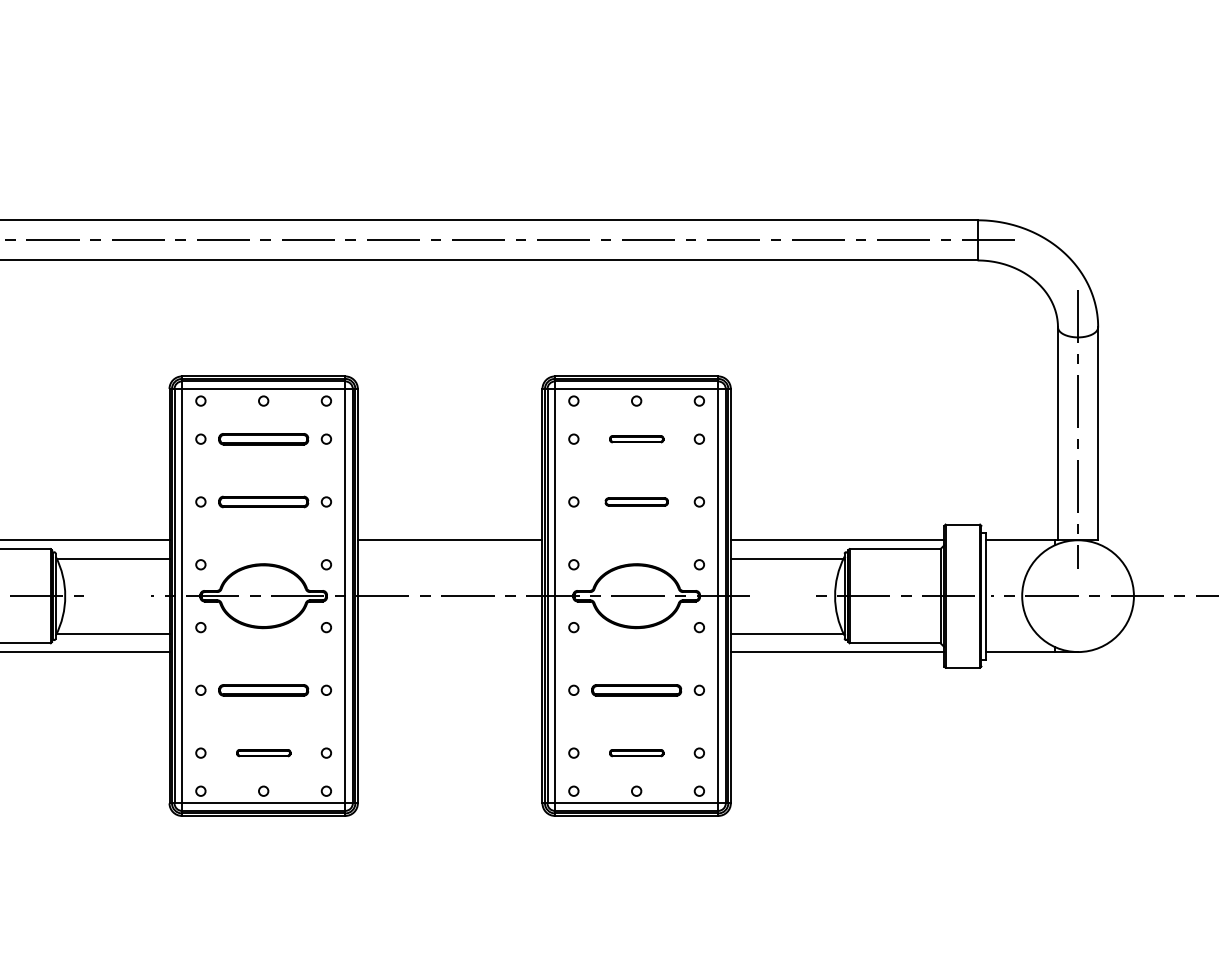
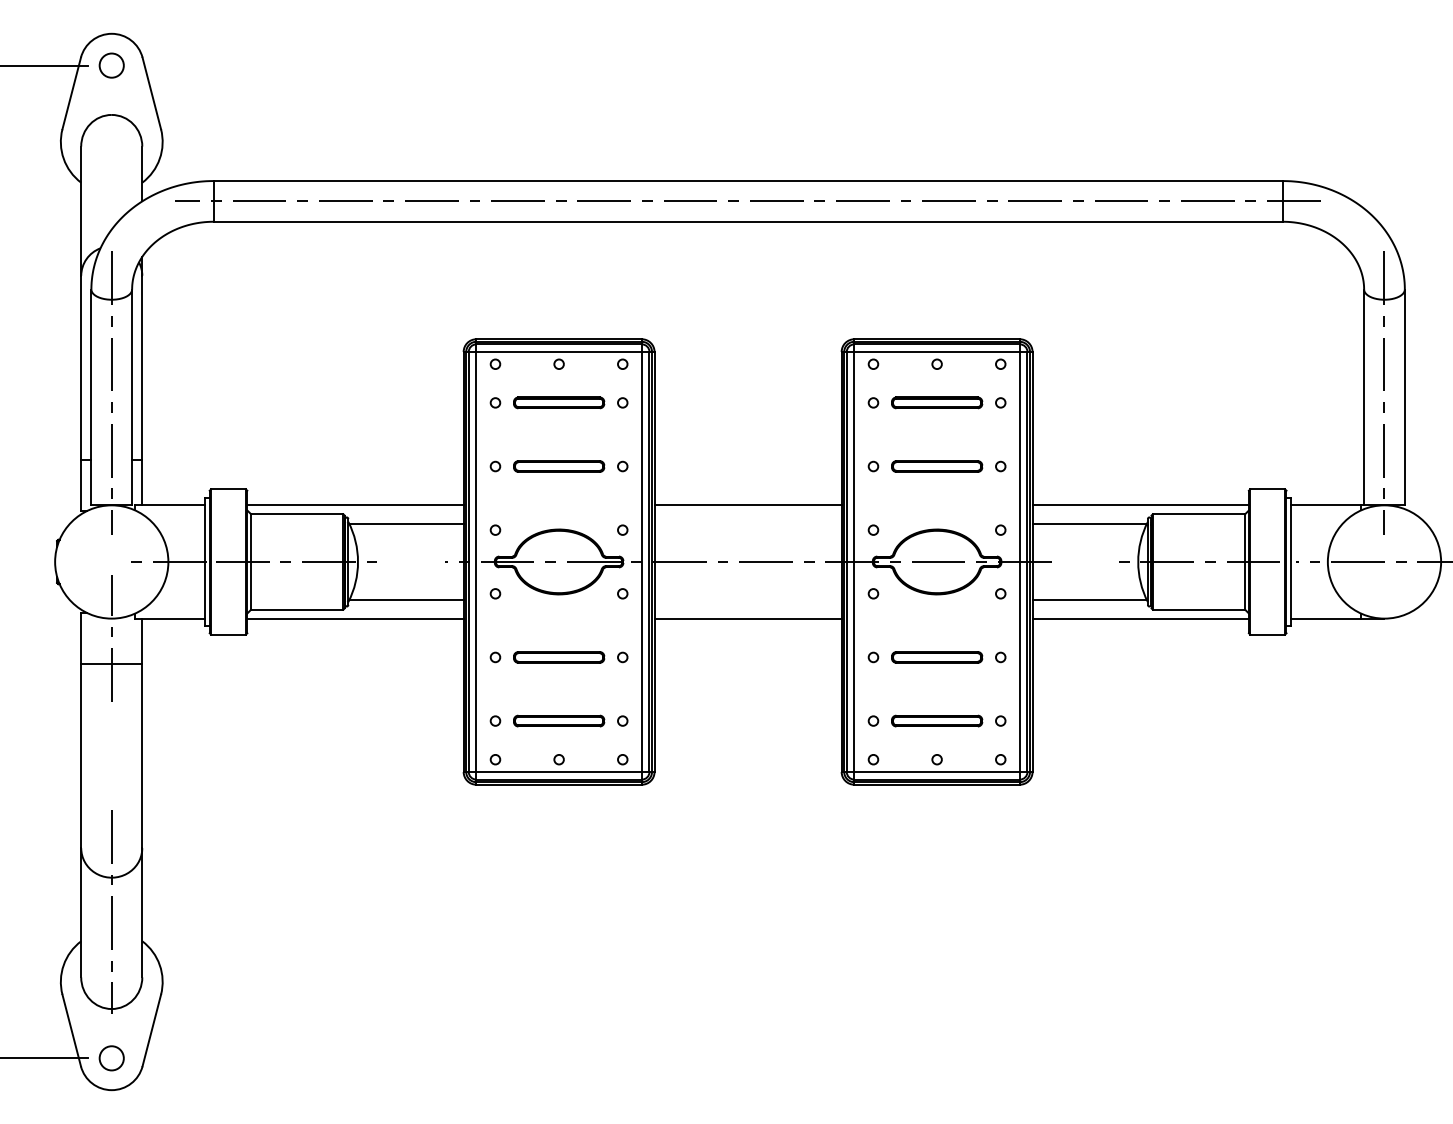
part: (637, 438) -> (937, 402), size x1.67
part: (637, 501) -> (937, 466), size x1.43
line: (449, 651) -> (747, 618), added
part: (264, 752) -> (559, 720), size x1.67
part: (637, 752) -> (937, 720), size x1.67

